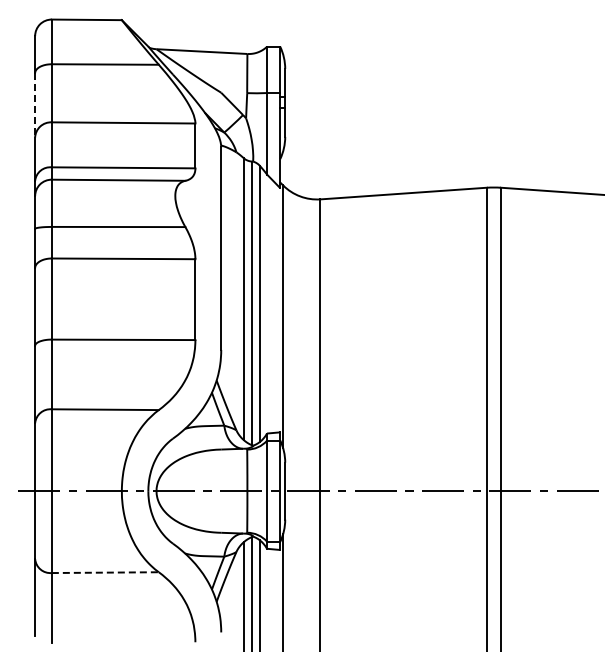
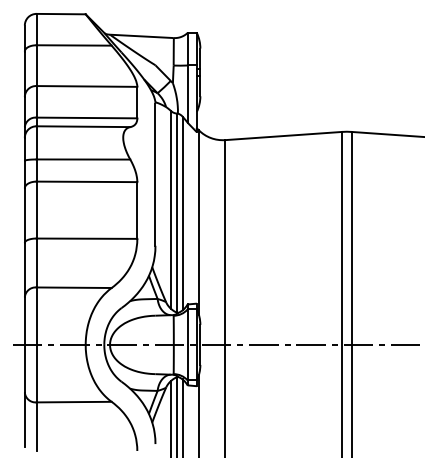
line: (35, 105) -> (25, 74), dashed -> solid
line: (105, 572) -> (74, 402), dashed -> solid

